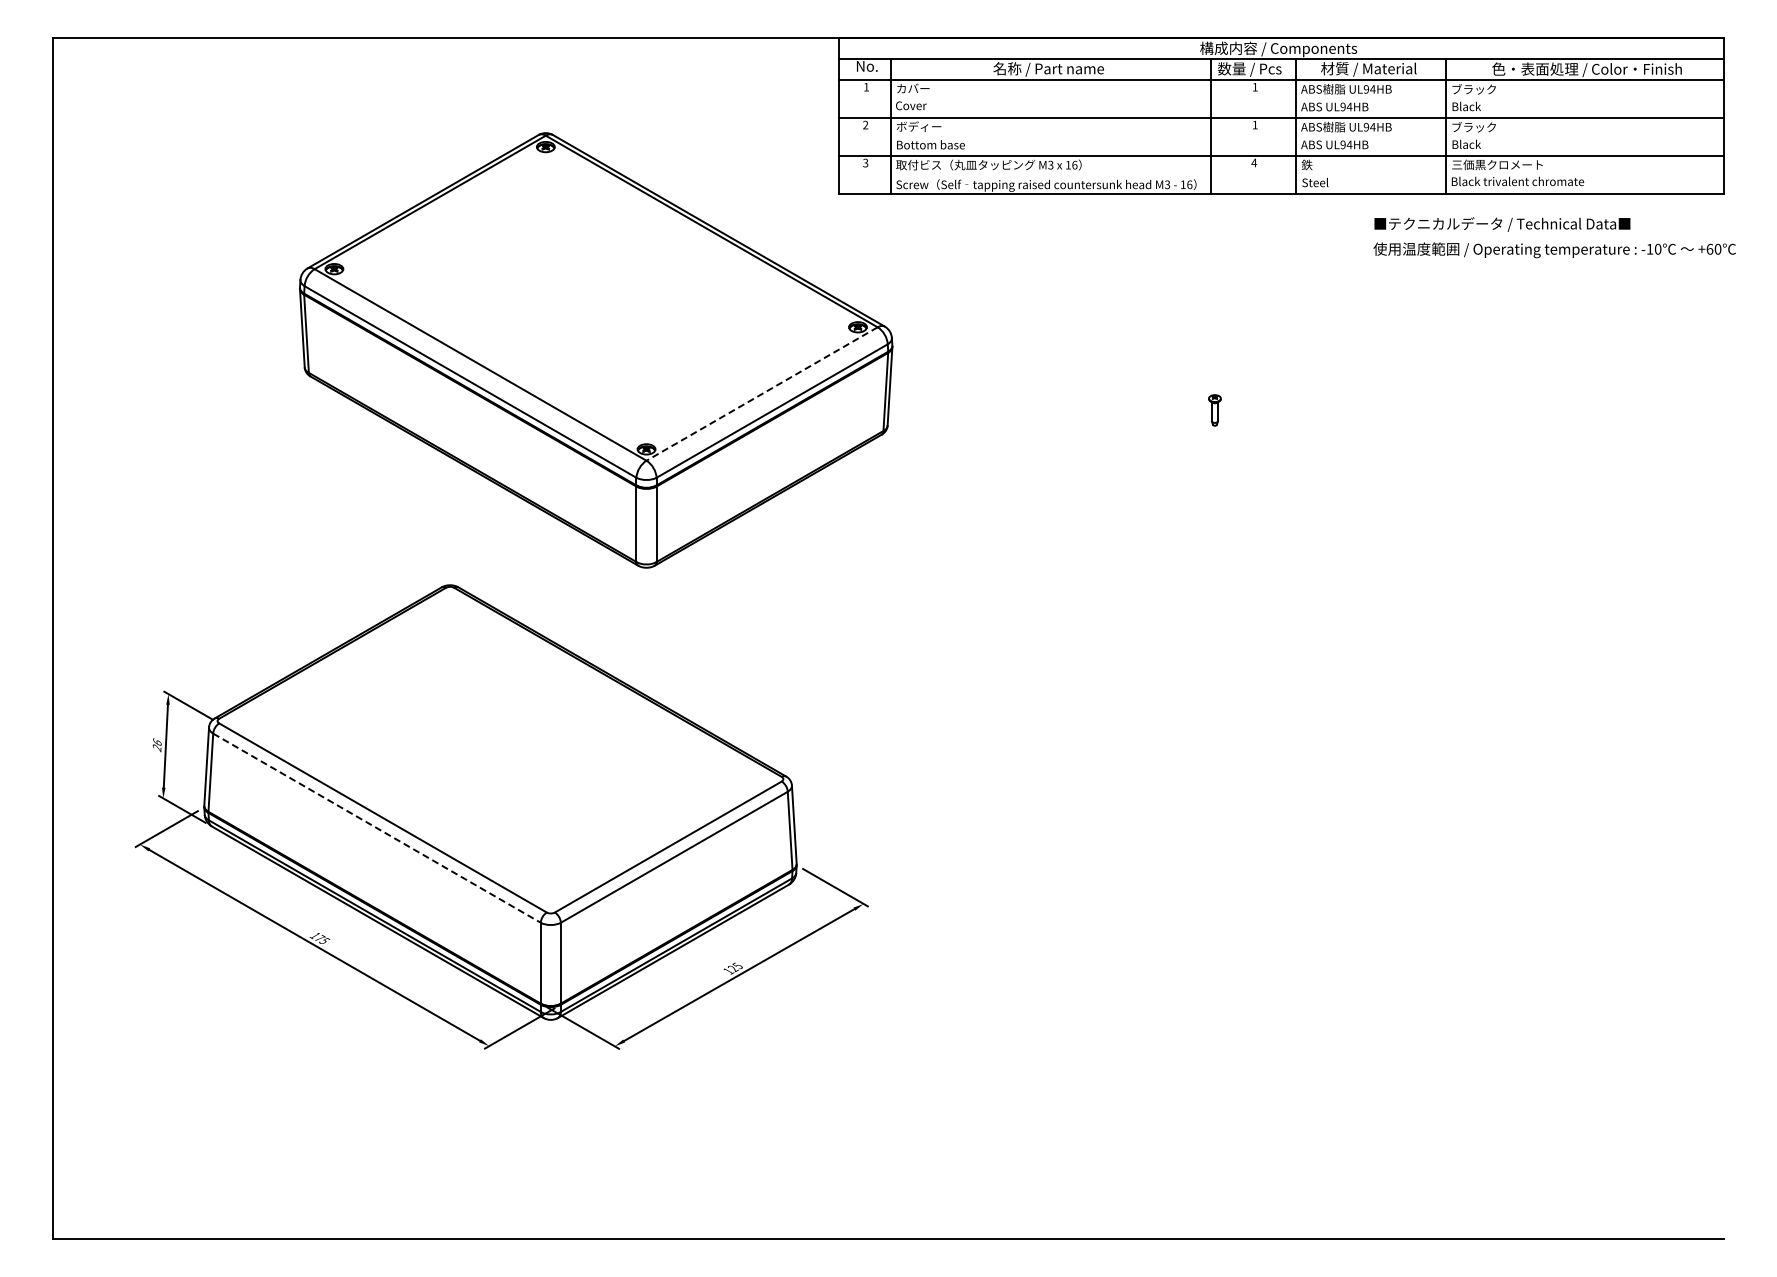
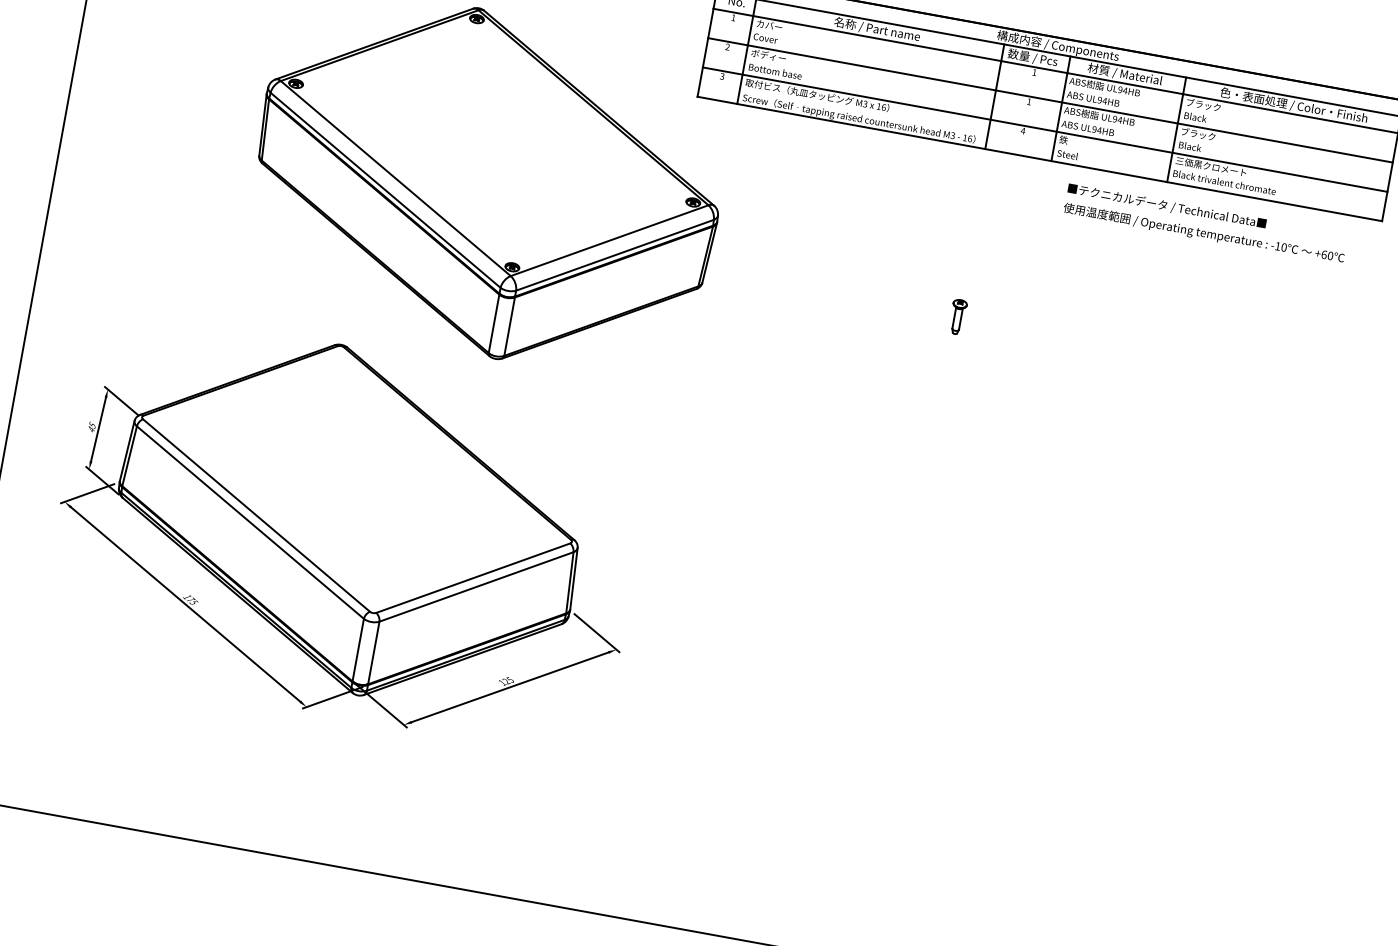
text: (1554, 237) -> (1205, 223), moved
line: (761, 394) -> (609, 240), dashed -> solid
part: (1214, 410) -> (957, 317), size x1.43
text: (156, 745) -> (91, 427), 26 -> 45
line: (377, 828) -> (250, 522), dashed -> solid

